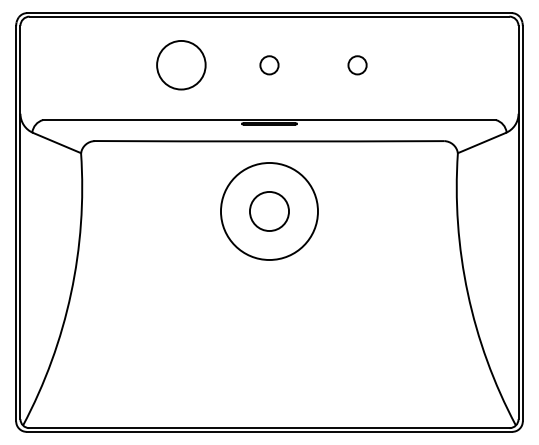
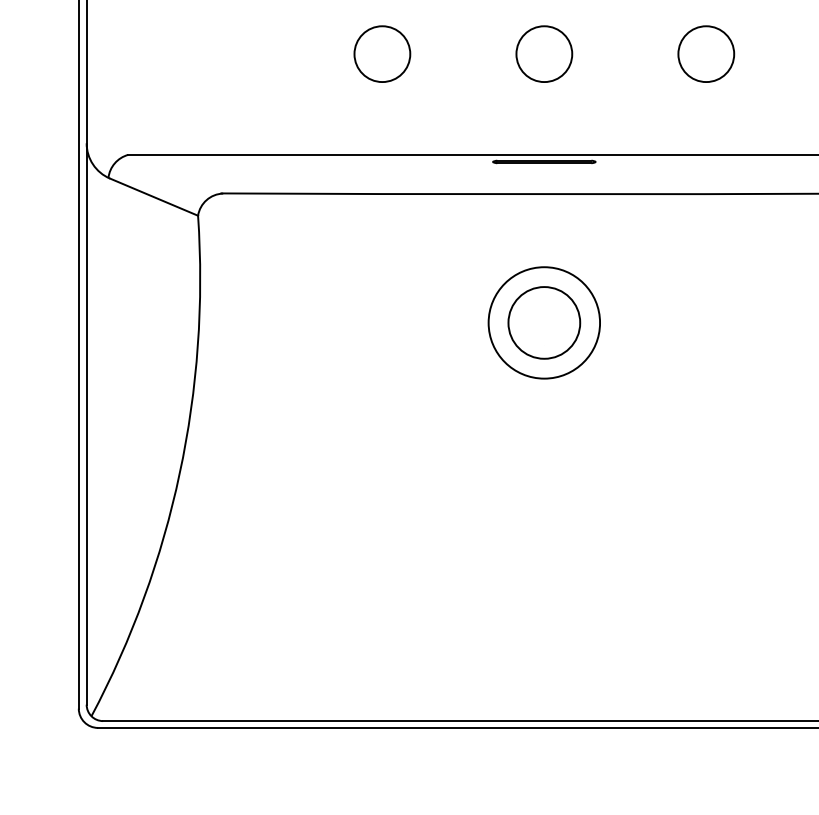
circle: (181, 65) -> (382, 54), size x0.62
circle: (269, 65) -> (544, 54), size x1.67
circle: (357, 65) -> (706, 54), size x1.67
circle: (269, 211) -> (544, 322), size x0.62

